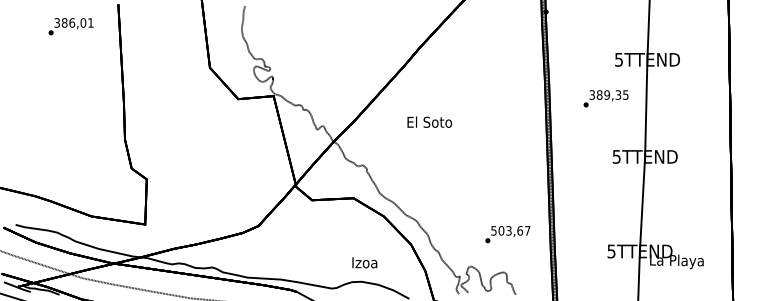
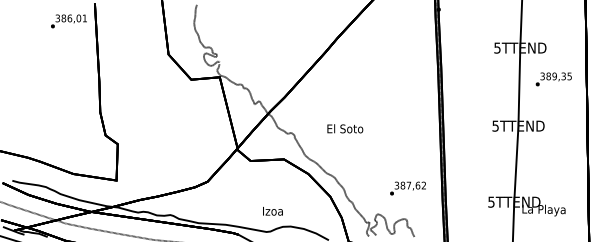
text: (70, 26) -> (68, 21), moved
text: (605, 98) -> (553, 79), moved
text: (429, 121) -> (345, 128), moved
text: (510, 230) -> (410, 185), 503,67 -> 387,62
text: (364, 262) -> (272, 211), moved

